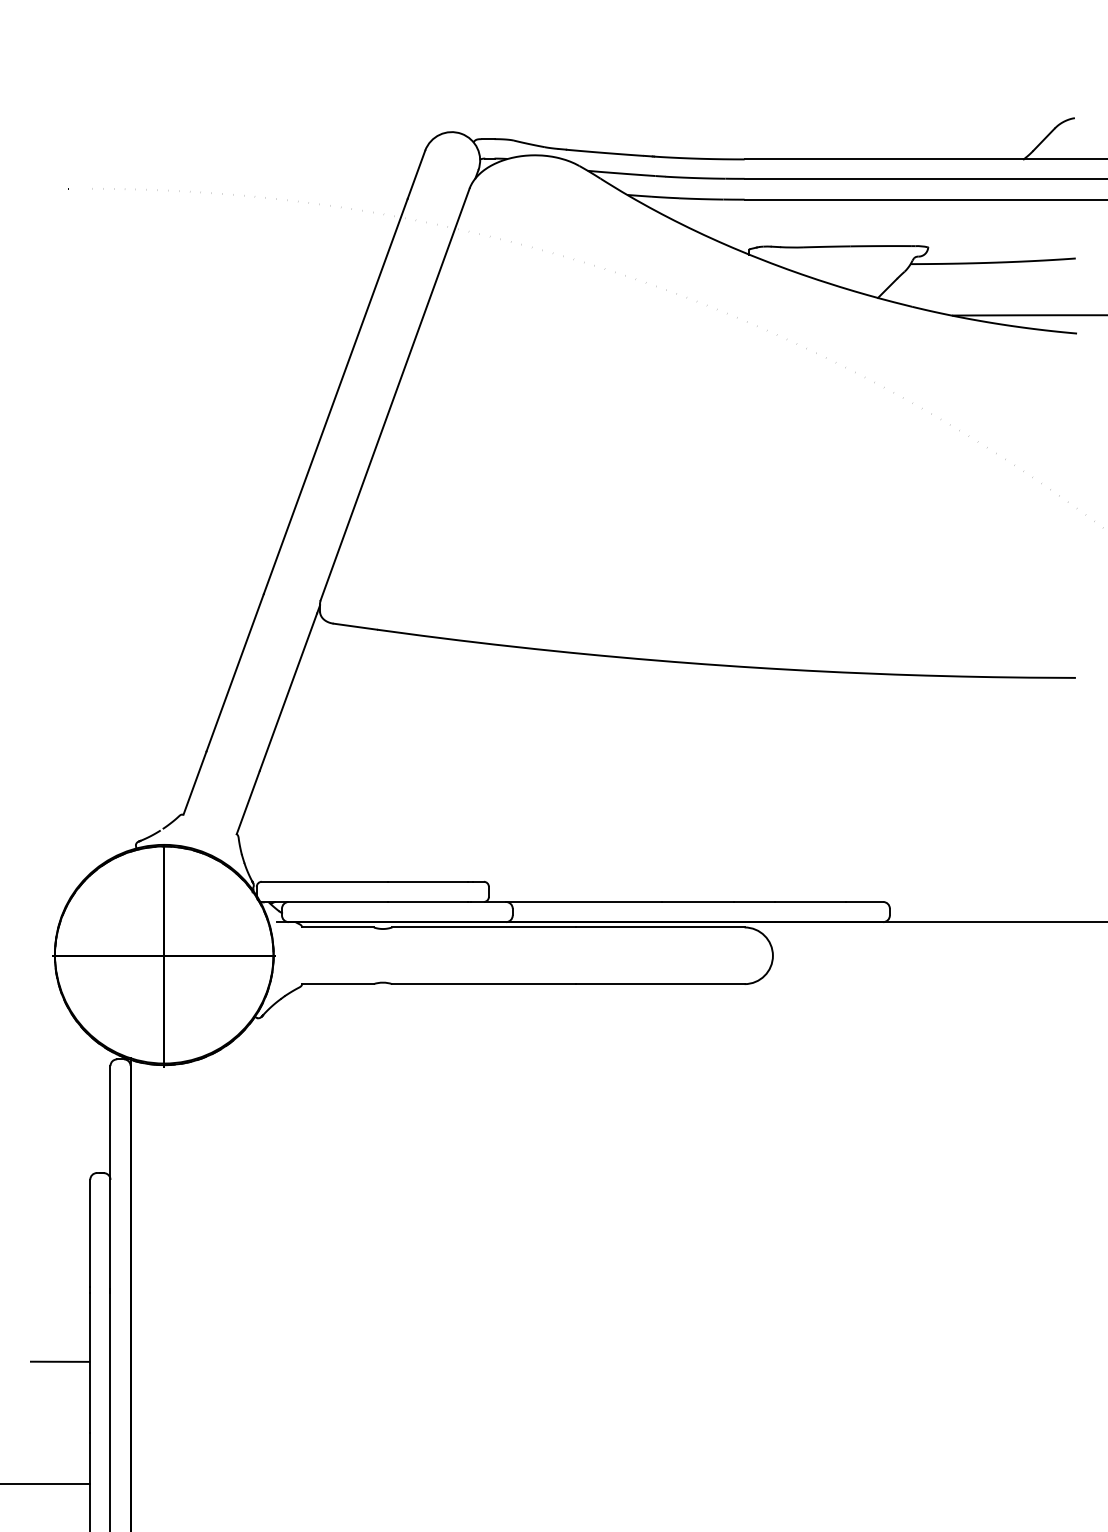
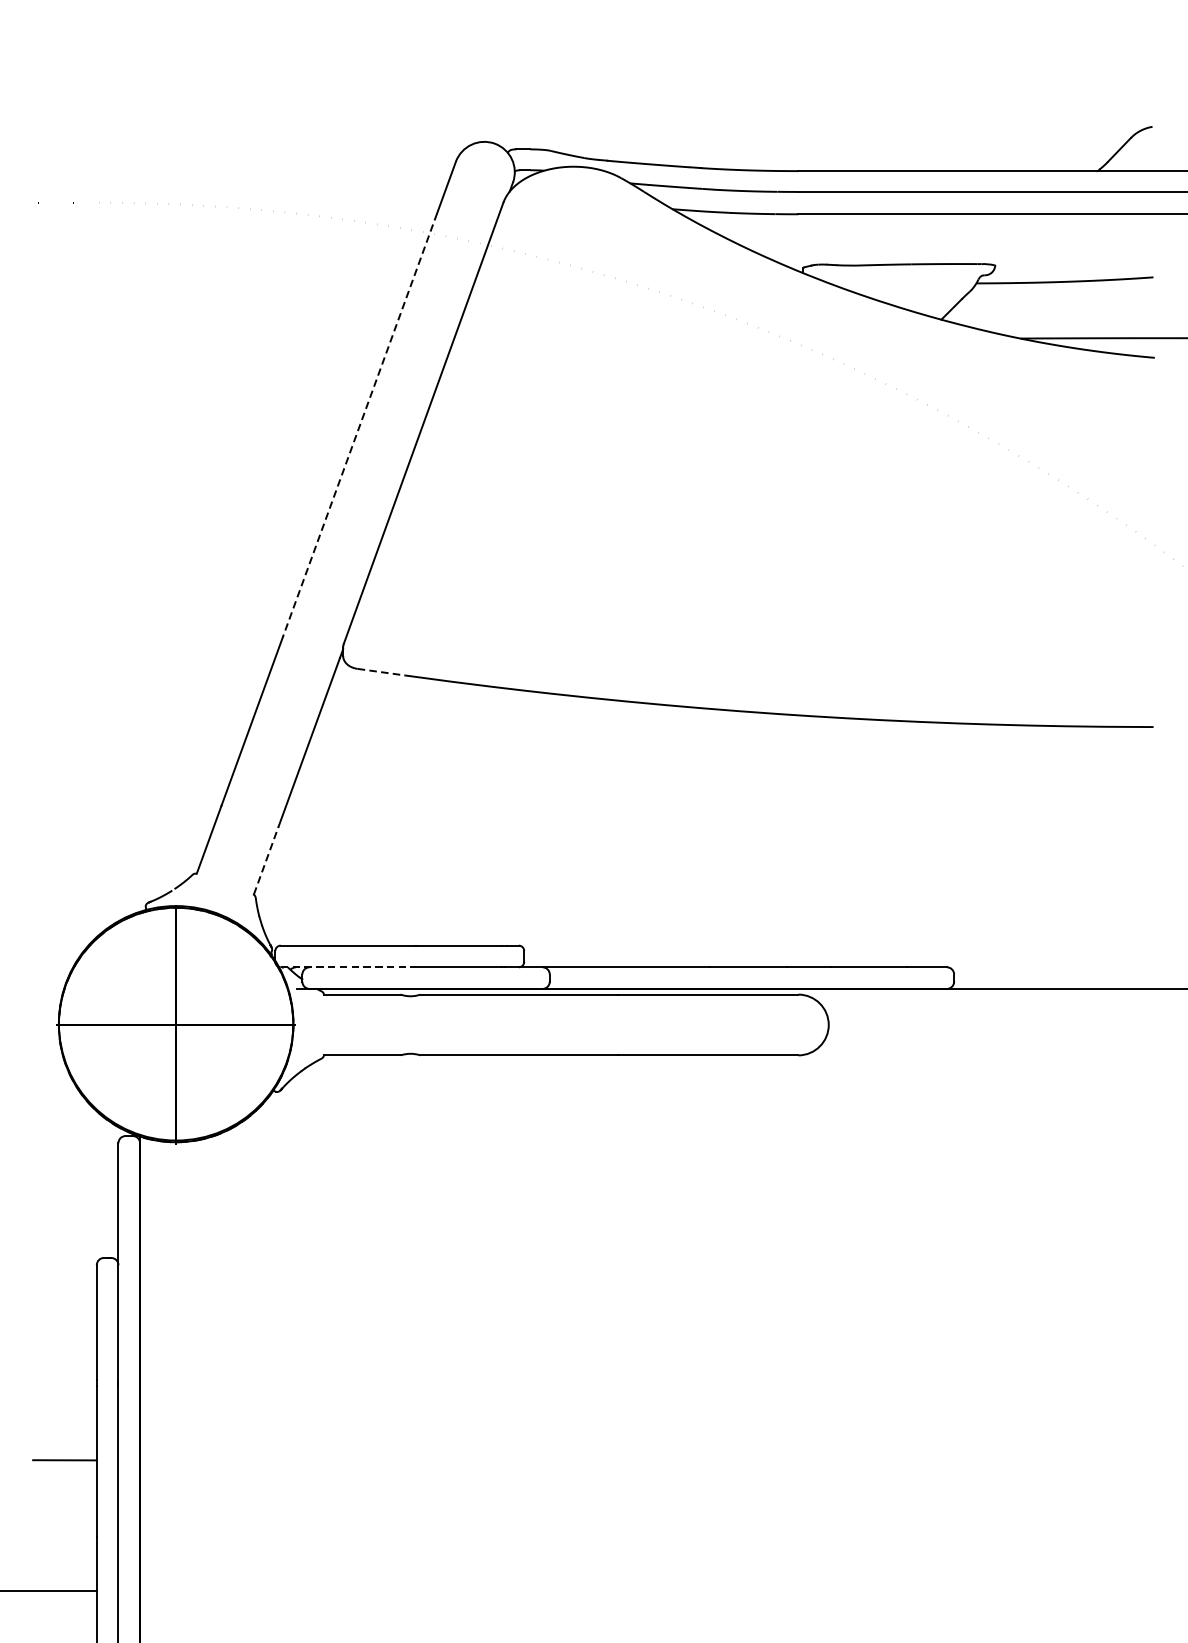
line: (335, 396) -> (359, 425), solid -> dashed
line: (355, 626) -> (381, 671), solid -> dashed
line: (248, 802) -> (266, 860), solid -> dashed
line: (324, 901) -> (347, 966), solid -> dashed

